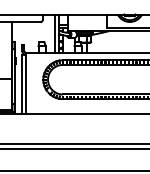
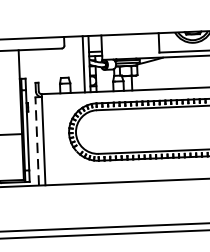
line: (21, 84) -> (37, 141), solid -> dashed

